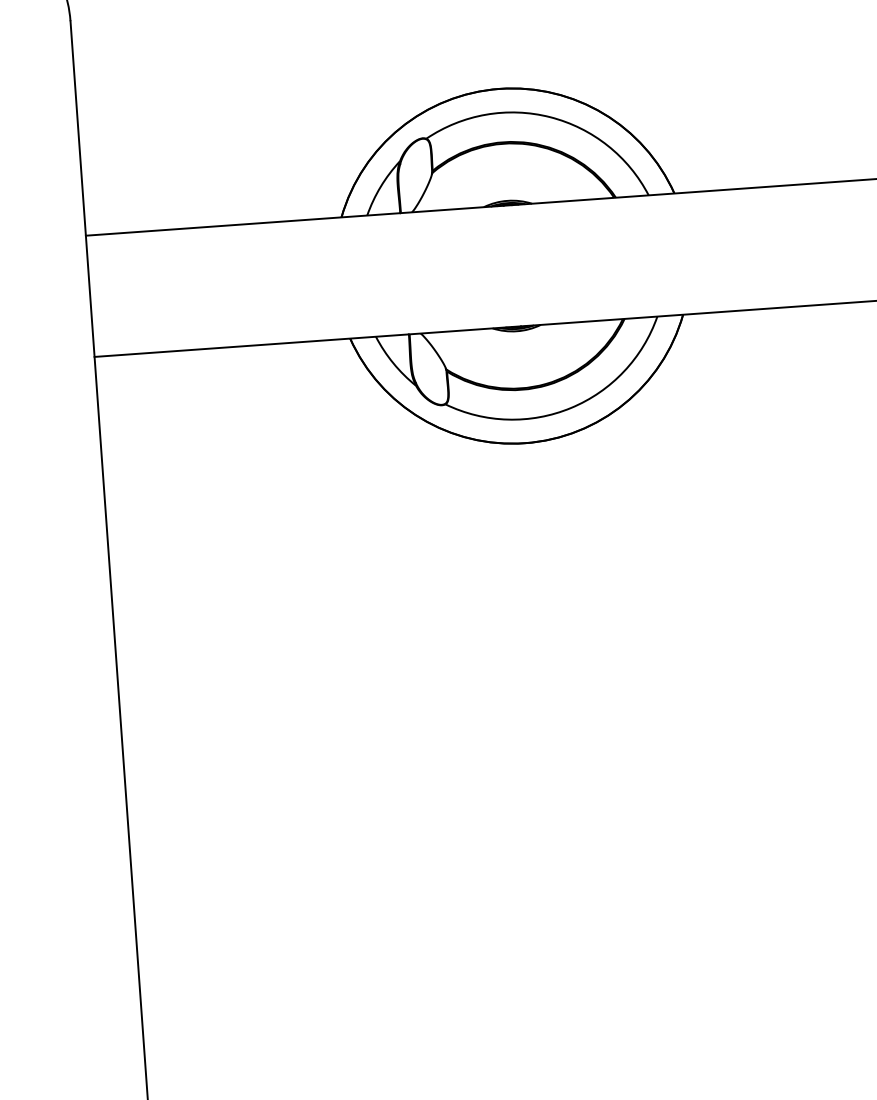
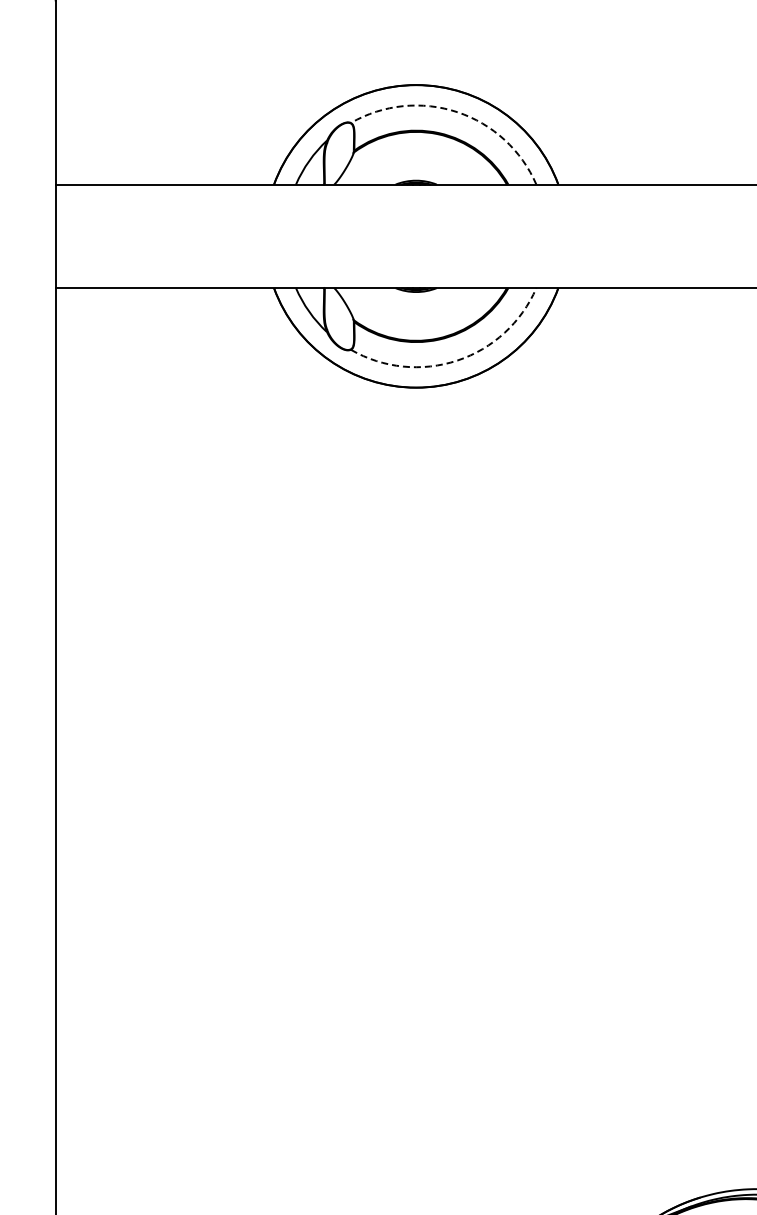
arc: (550, 117) -> (457, 112), solid -> dashed
arc: (571, 407) -> (457, 360), solid -> dashed

